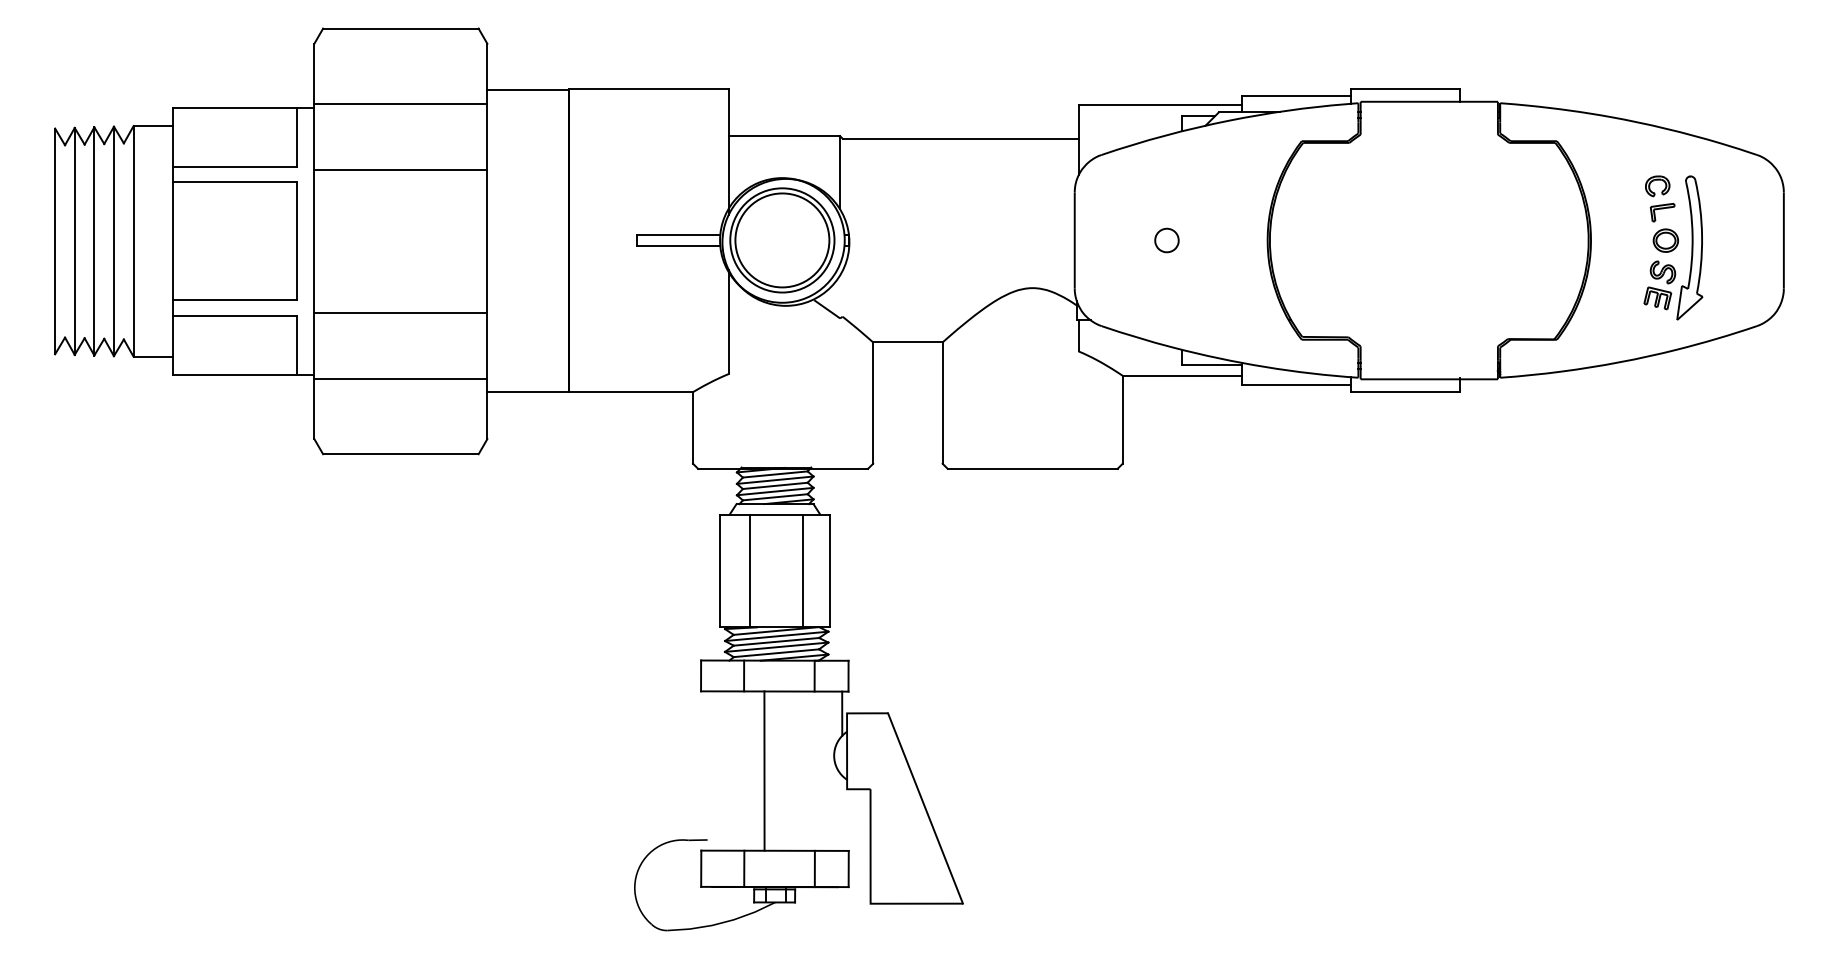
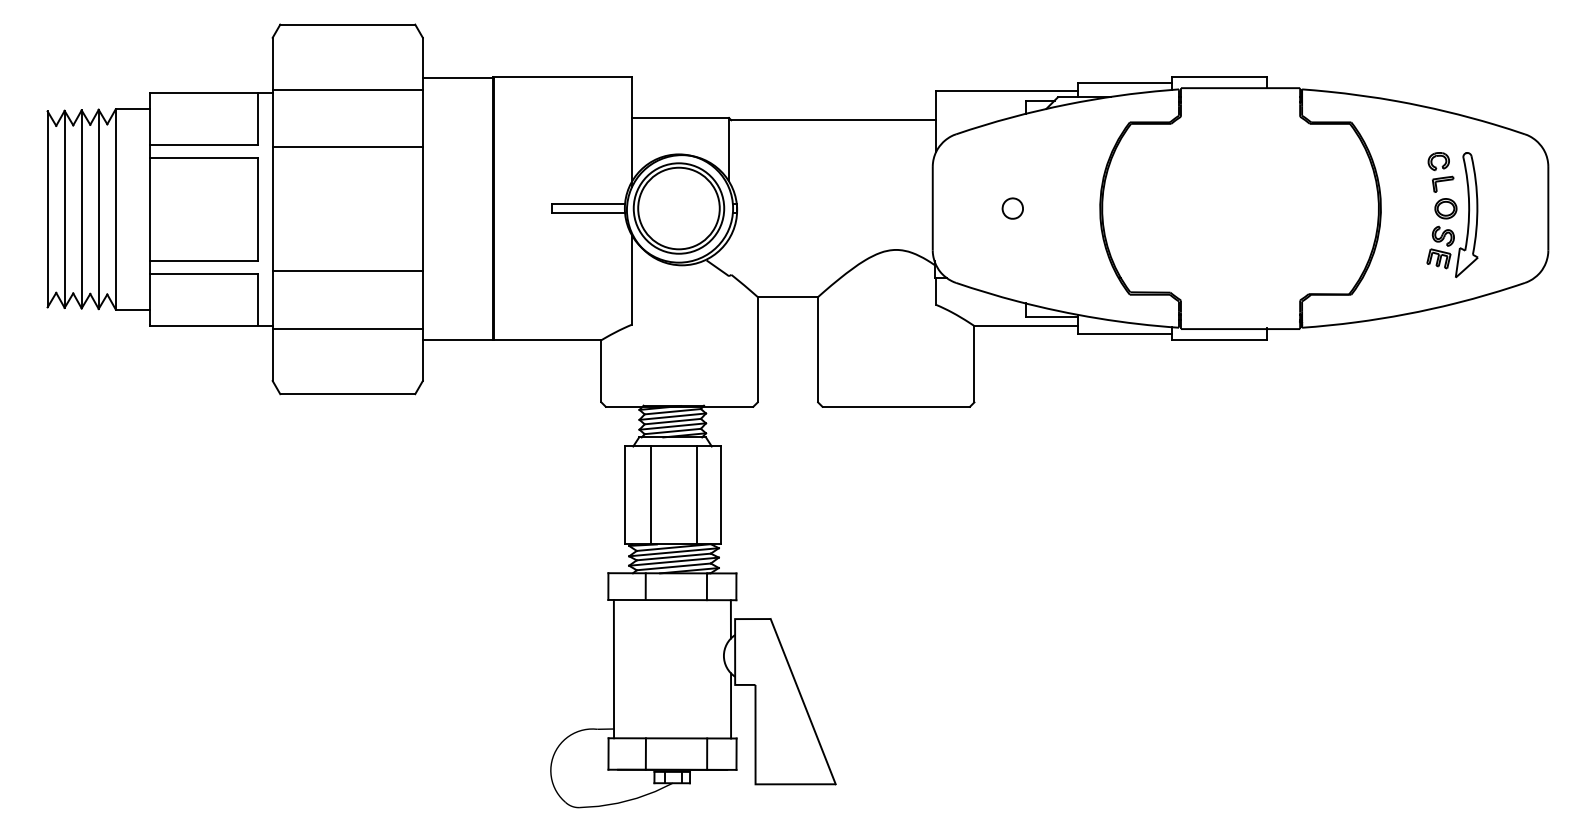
line: (764, 770) -> (613, 668), moved
line: (842, 812) -> (731, 705), added

